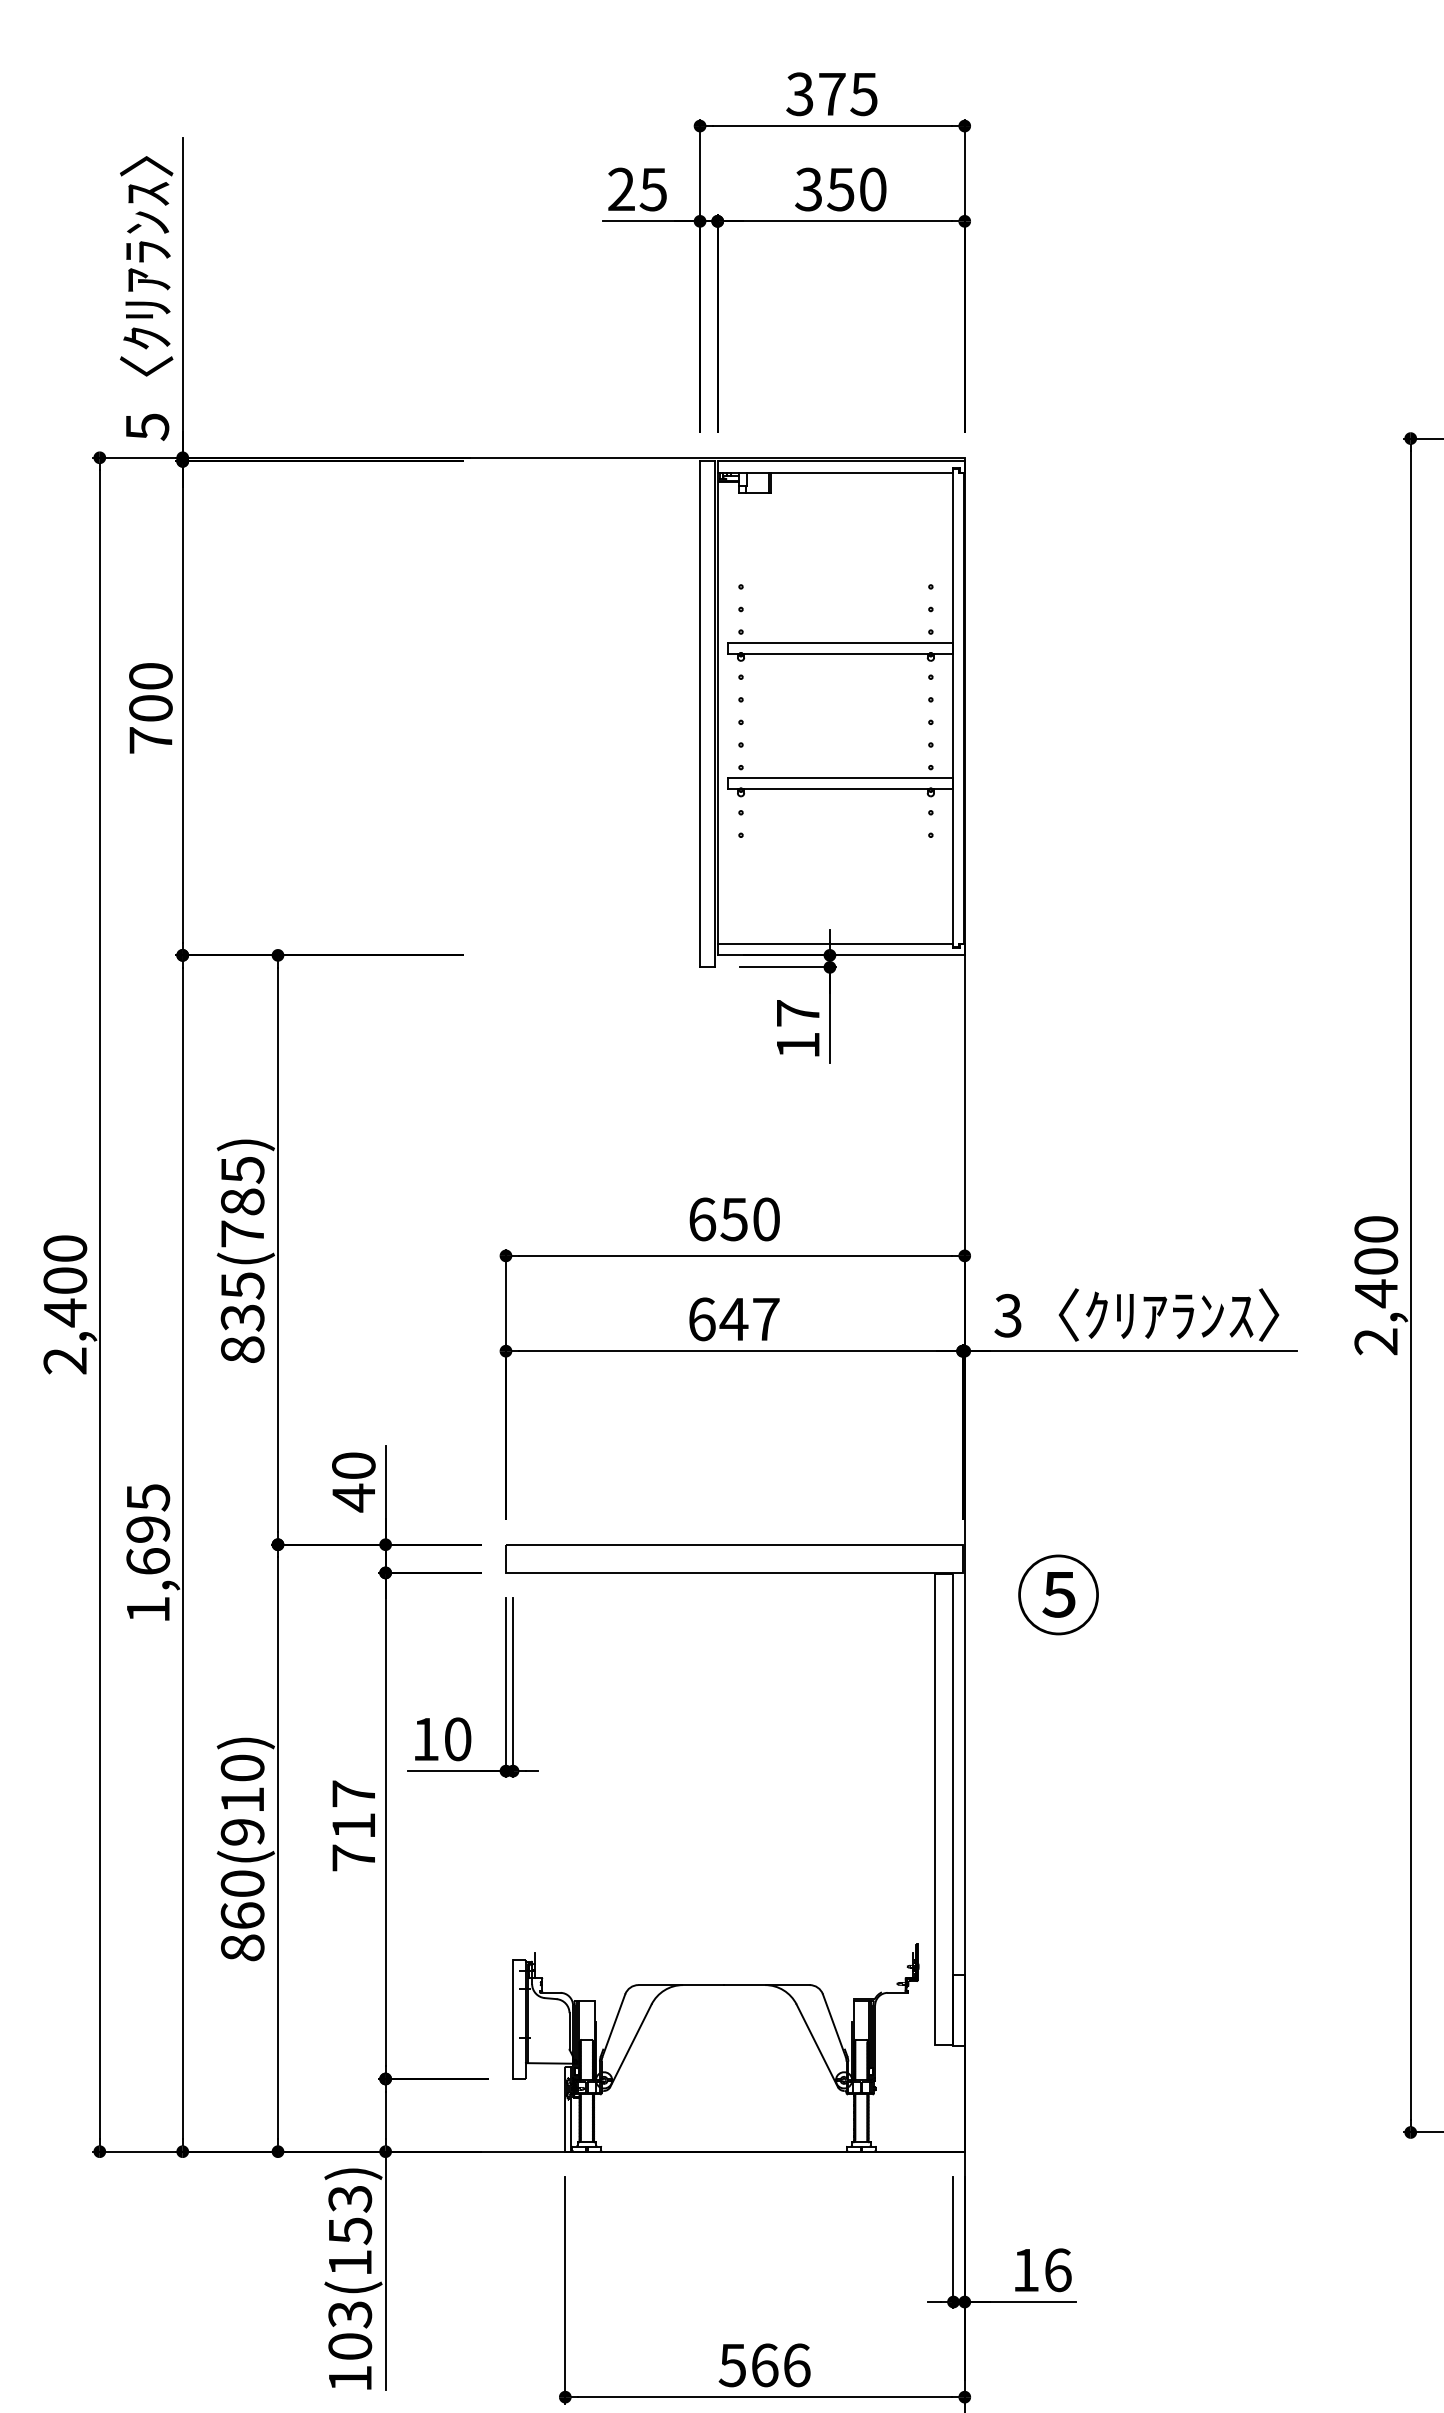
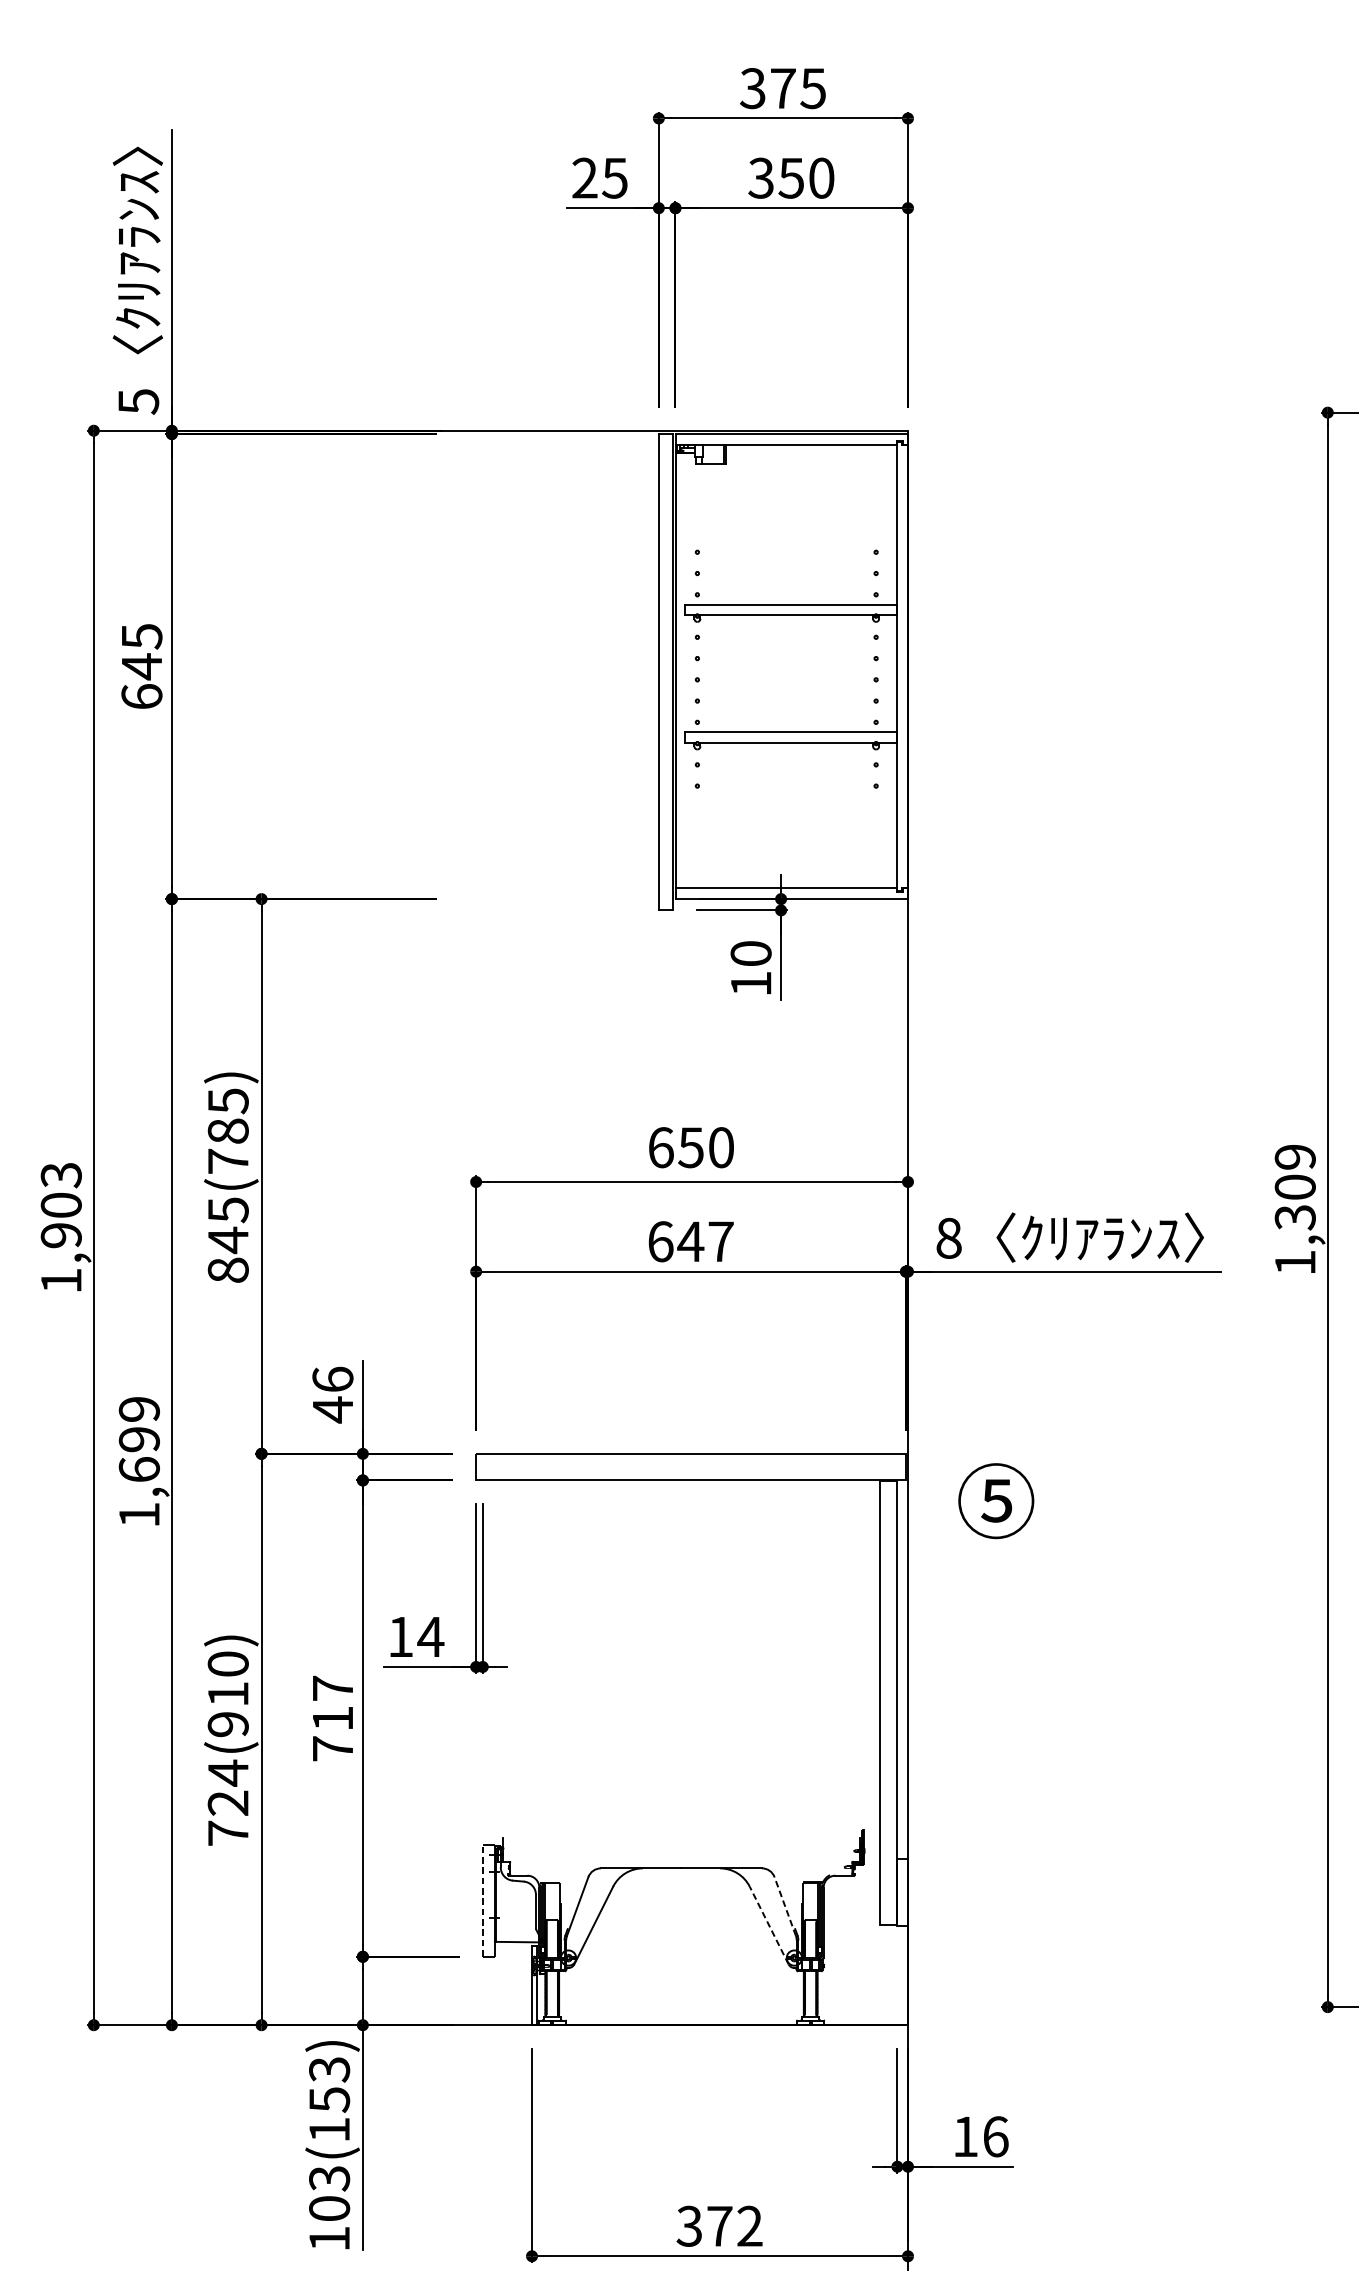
text: (150, 708) -> (141, 666), 700 -> 645
text: (798, 1013) -> (751, 953), 17 -> 10
text: (1376, 1285) -> (1295, 1209), 2,400 -> 1,309
text: (65, 1304) -> (61, 1227), 2,400 -> 1,903
text: (1007, 1315) -> (948, 1238), 3 -> 8
text: (242, 1317) -> (228, 1239), 835(785) -> 845(785)
text: (353, 1465) -> (332, 1379), 40 -> 46
text: (148, 1497) -> (139, 1409), 1,695 -> 1,699
text: (457, 1739) -> (430, 1637), 10 -> 14
text: (242, 1915) -> (228, 1802), 860(910) -> 724(910)
line: (513, 2019) -> (483, 1900), solid -> dashed
line: (834, 2025) -> (785, 1906), solid -> dashed
line: (817, 2045) -> (769, 1925), solid -> dashed
text: (764, 2365) -> (719, 2226), 566 -> 372

